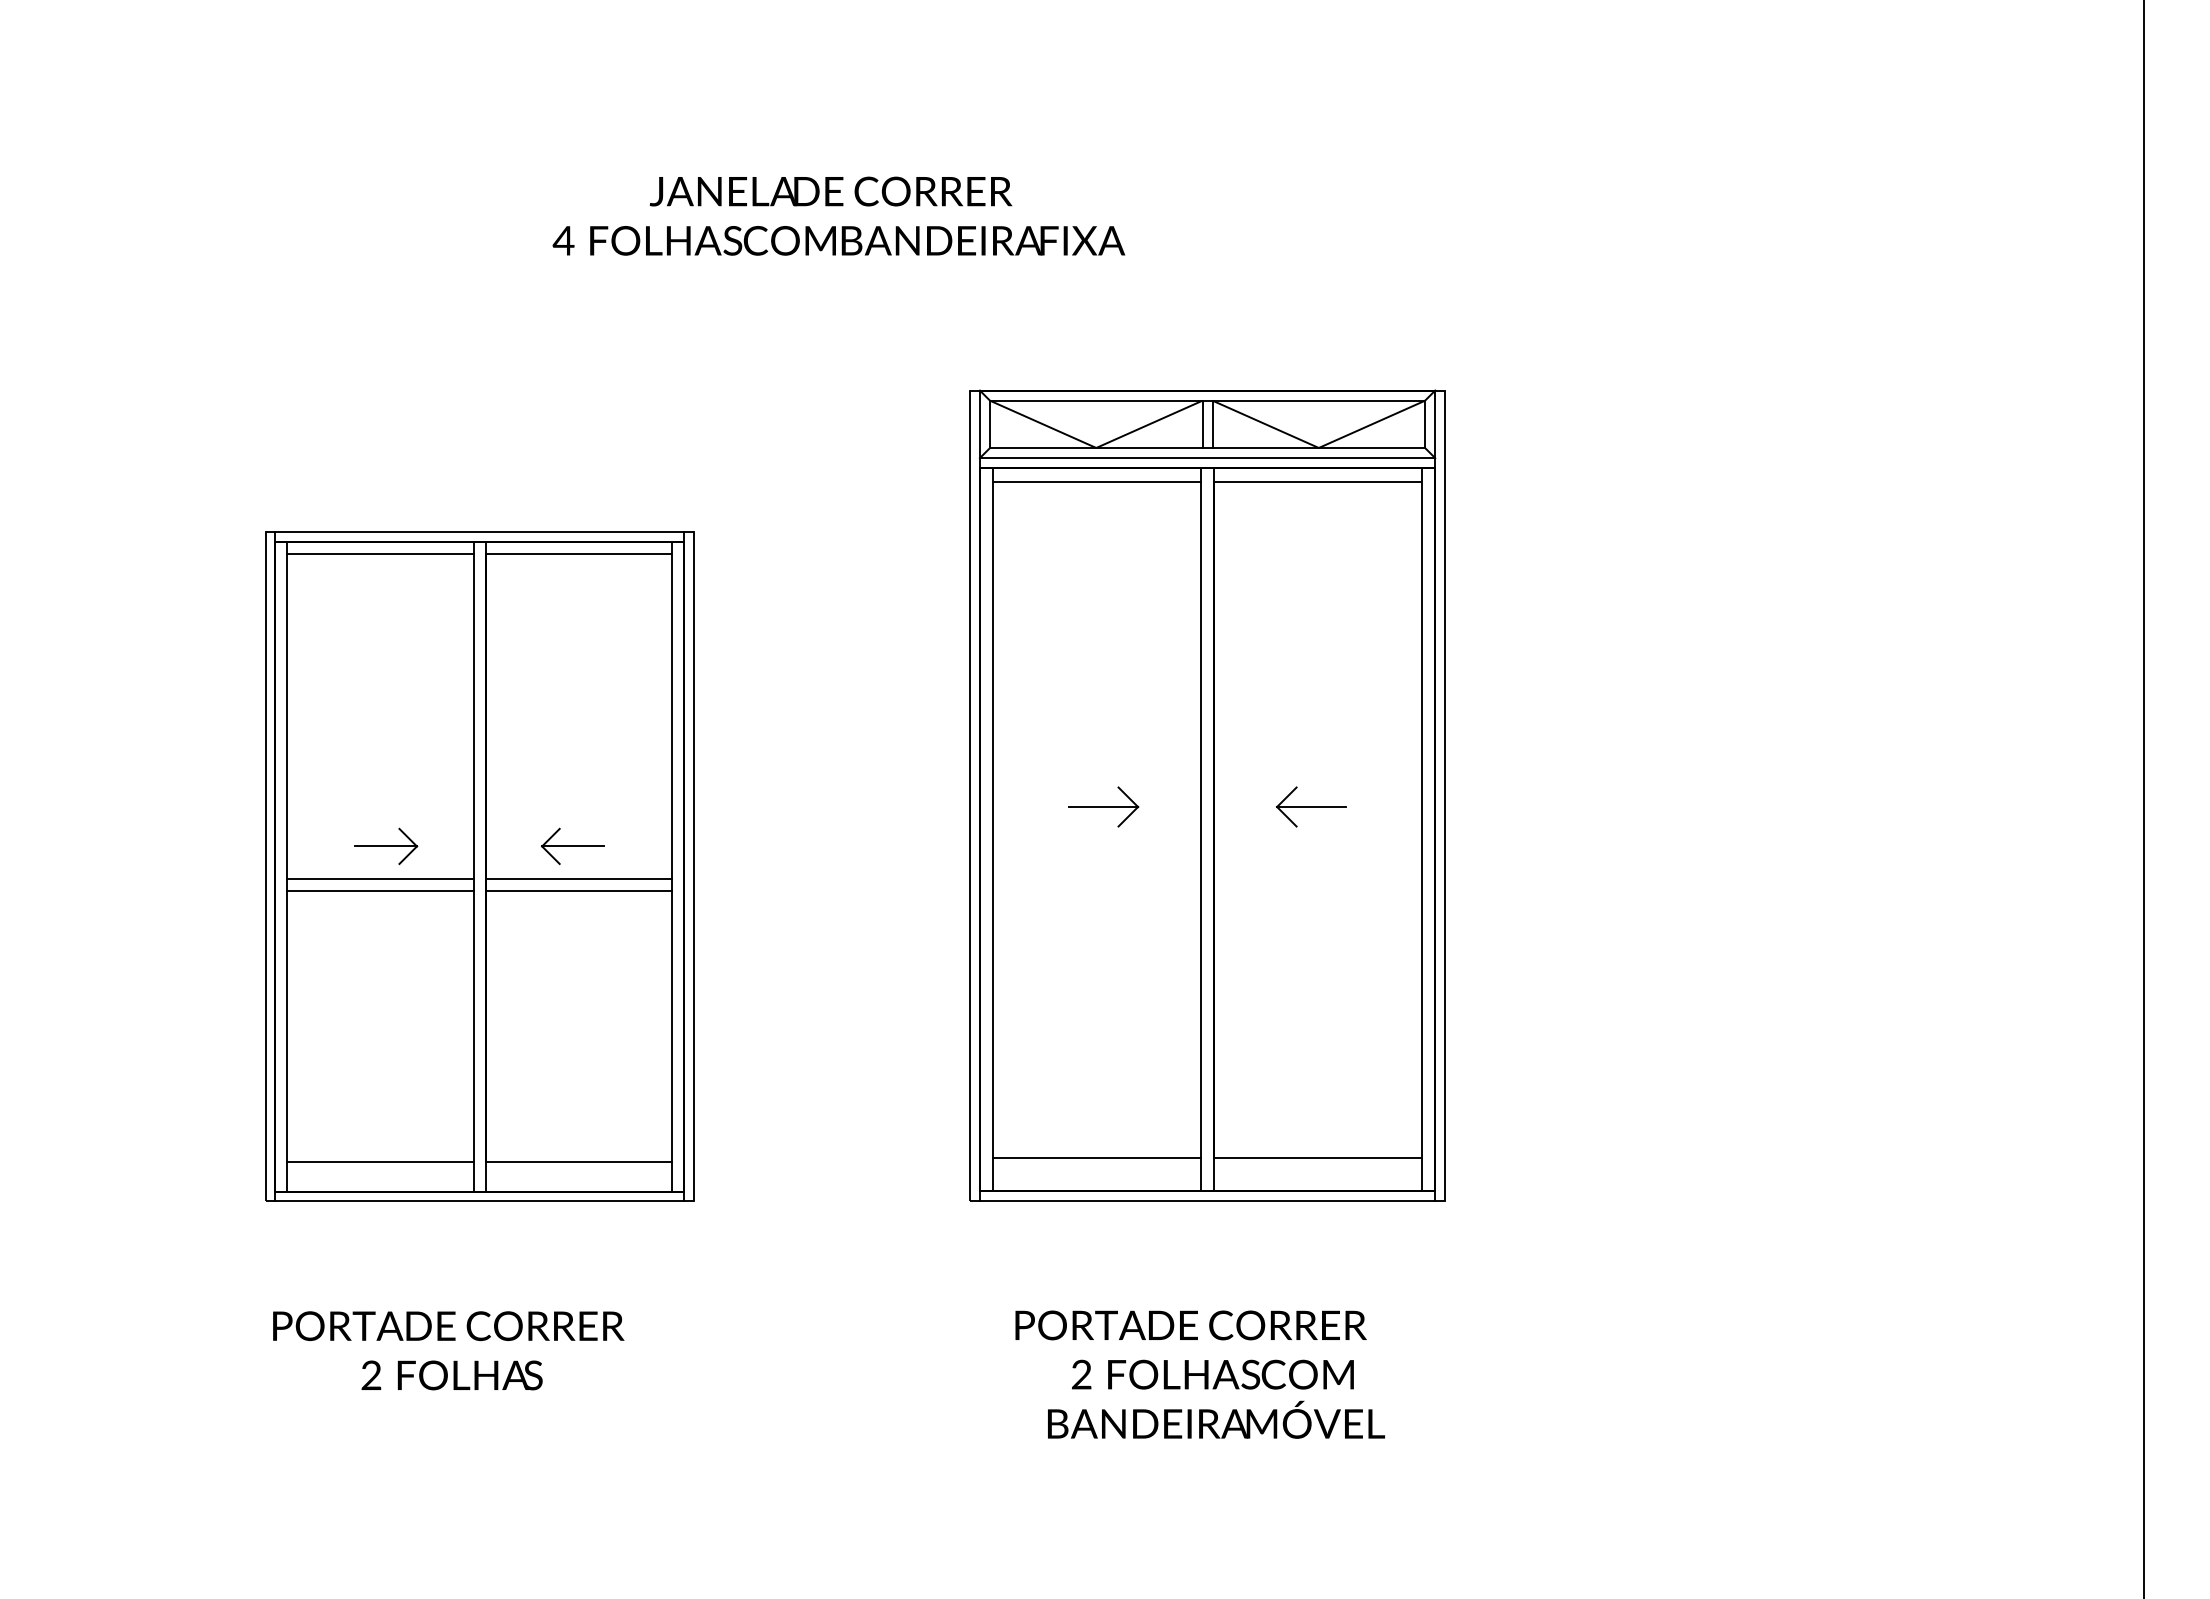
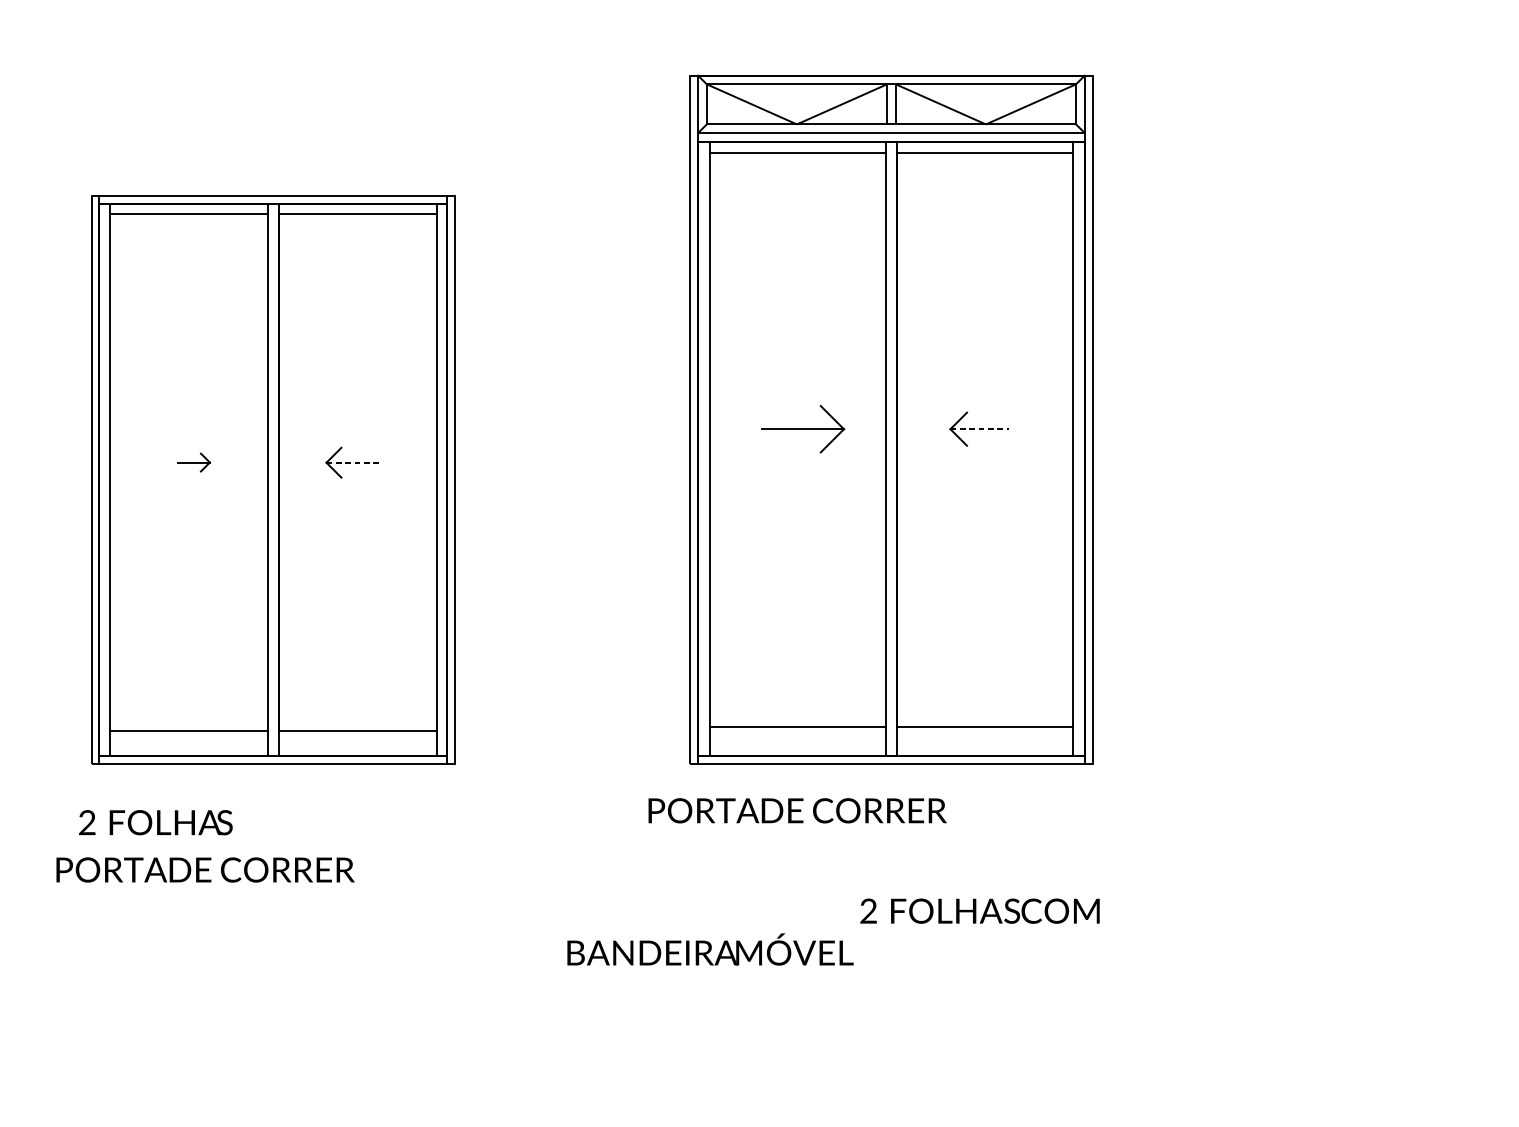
part: (1103, 806) -> (803, 428), size x1.4
line: (1312, 807) -> (980, 429), solid -> dashed
part: (386, 845) -> (194, 461), size x0.6
line: (573, 846) -> (353, 462), solid -> dashed
line: (379, 878) -> (188, 489), removed
line: (578, 878) -> (357, 489), removed
line: (379, 891) -> (188, 500), removed
line: (578, 891) -> (357, 500), removed
text: (1190, 1325) -> (797, 810), moved
text: (448, 1326) -> (205, 870), moved
text: (1212, 1374) -> (979, 911), moved
text: (451, 1375) -> (155, 822), moved
text: (1216, 1419) -> (710, 949), moved

